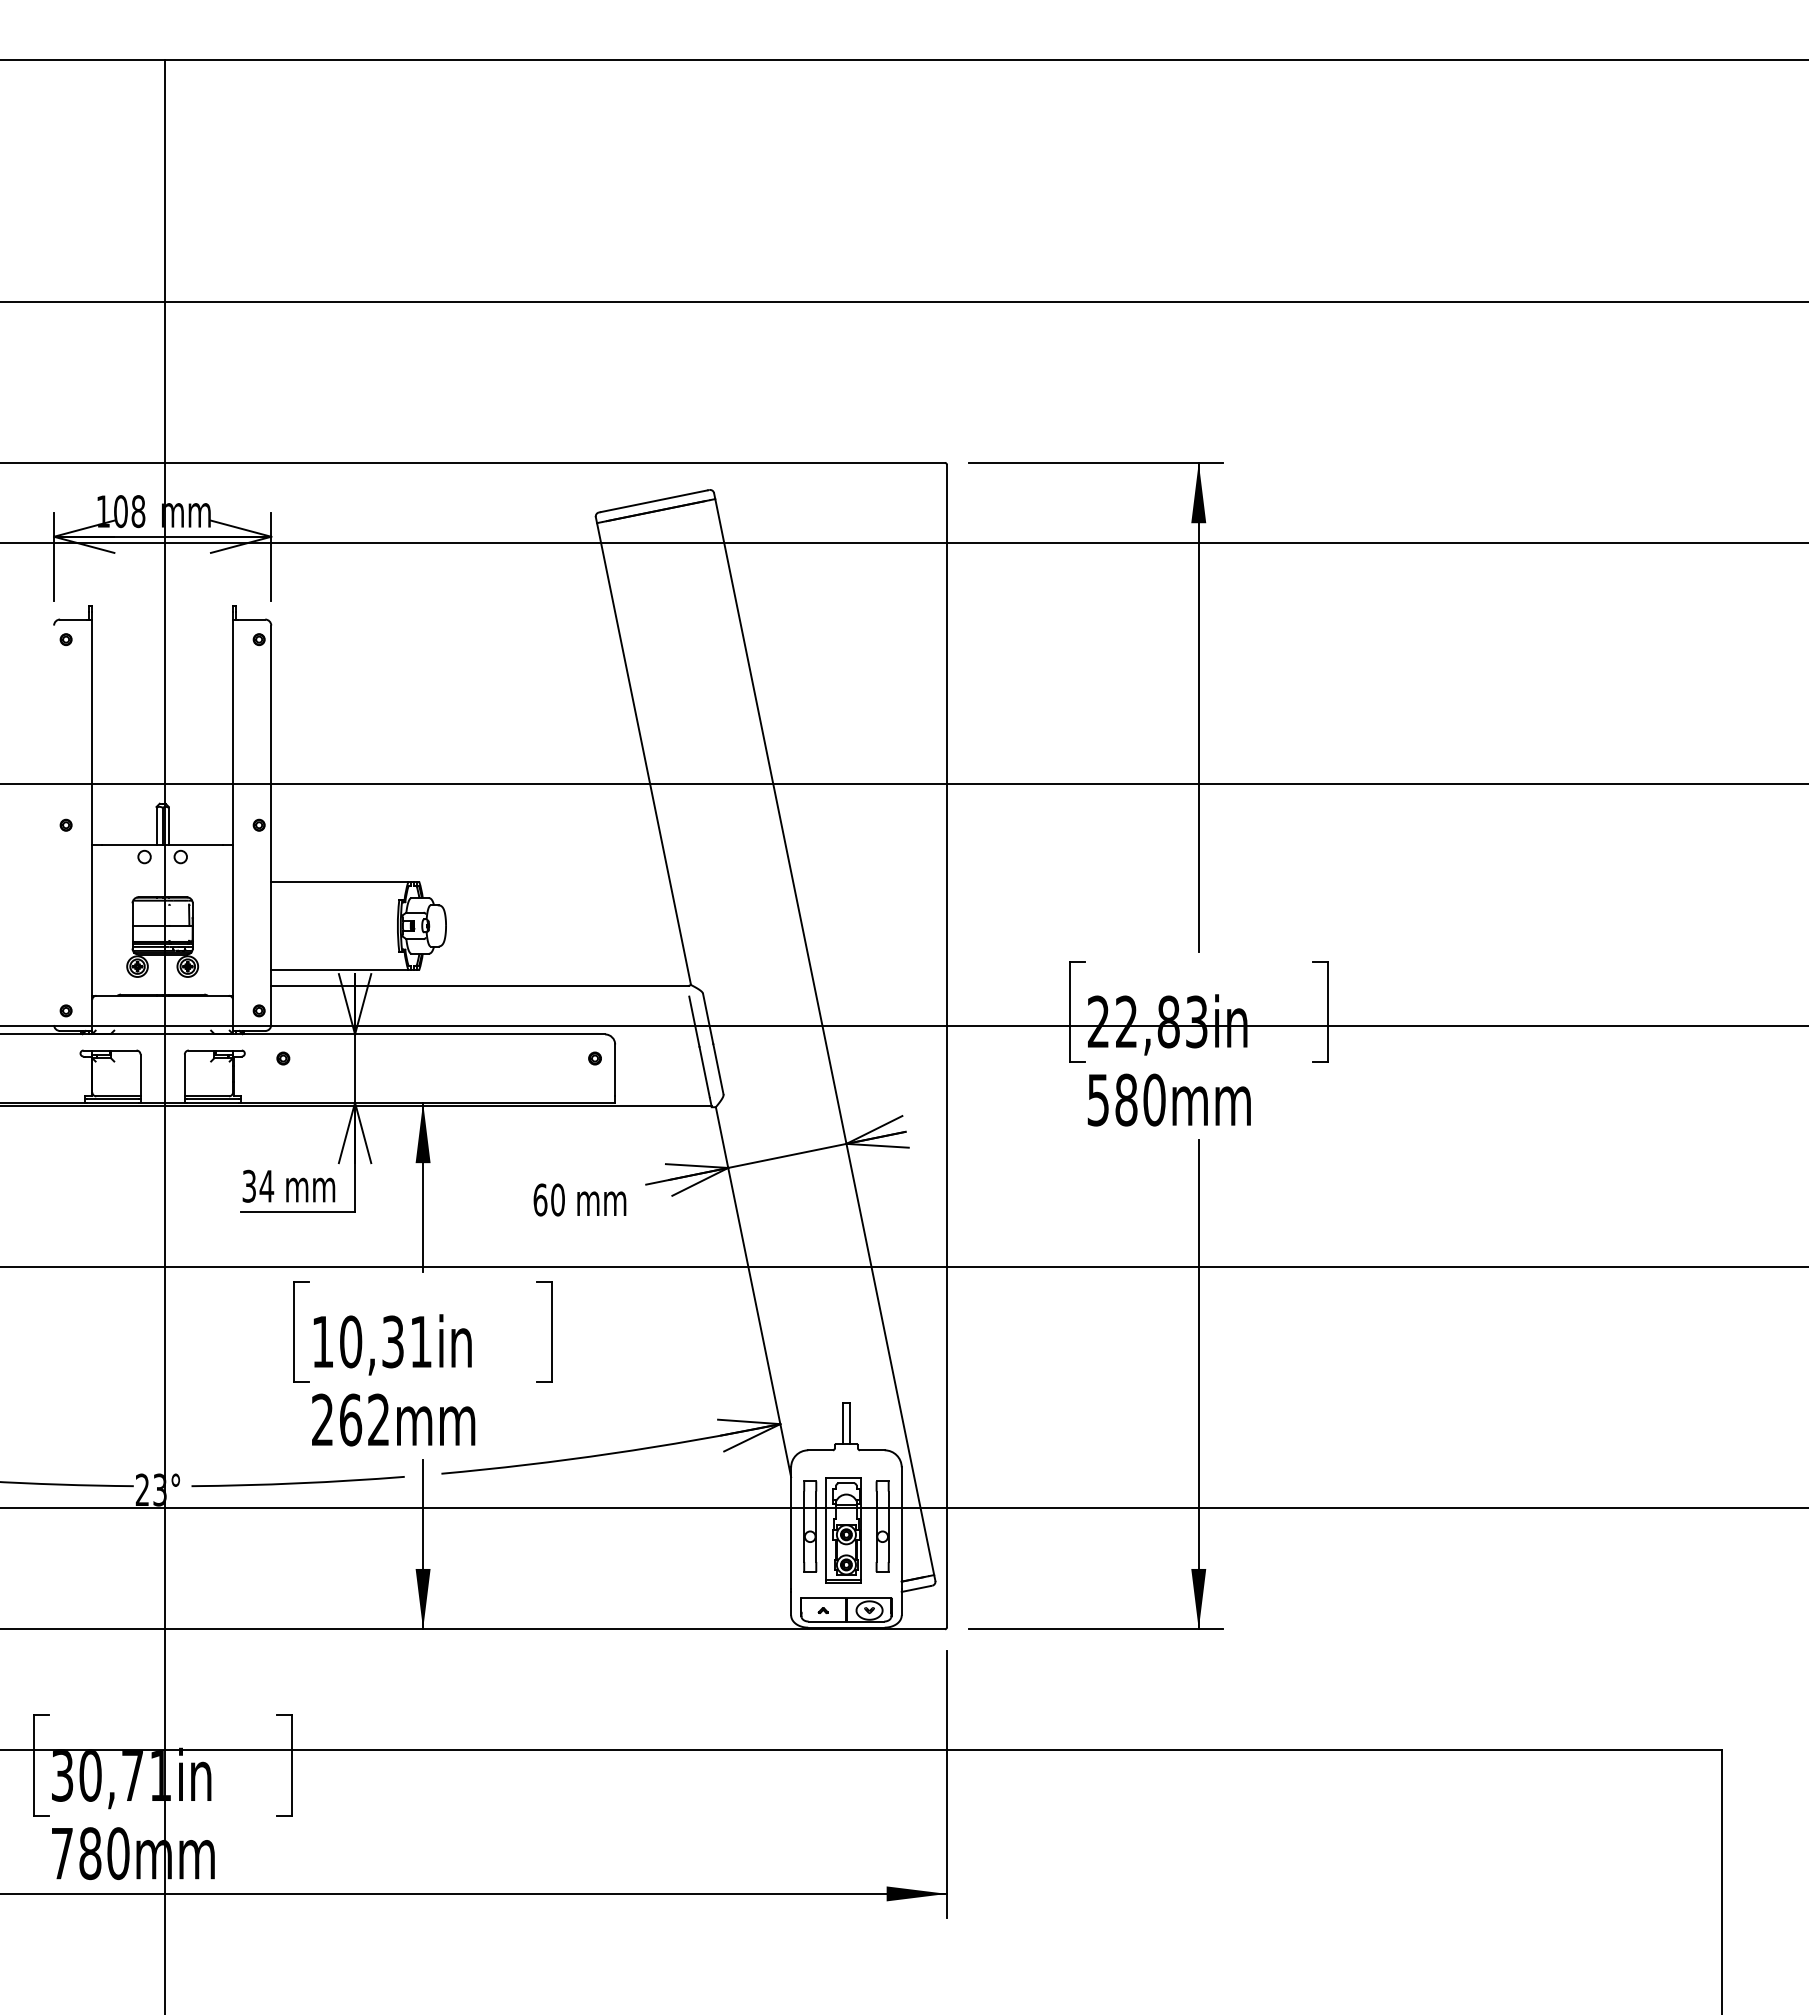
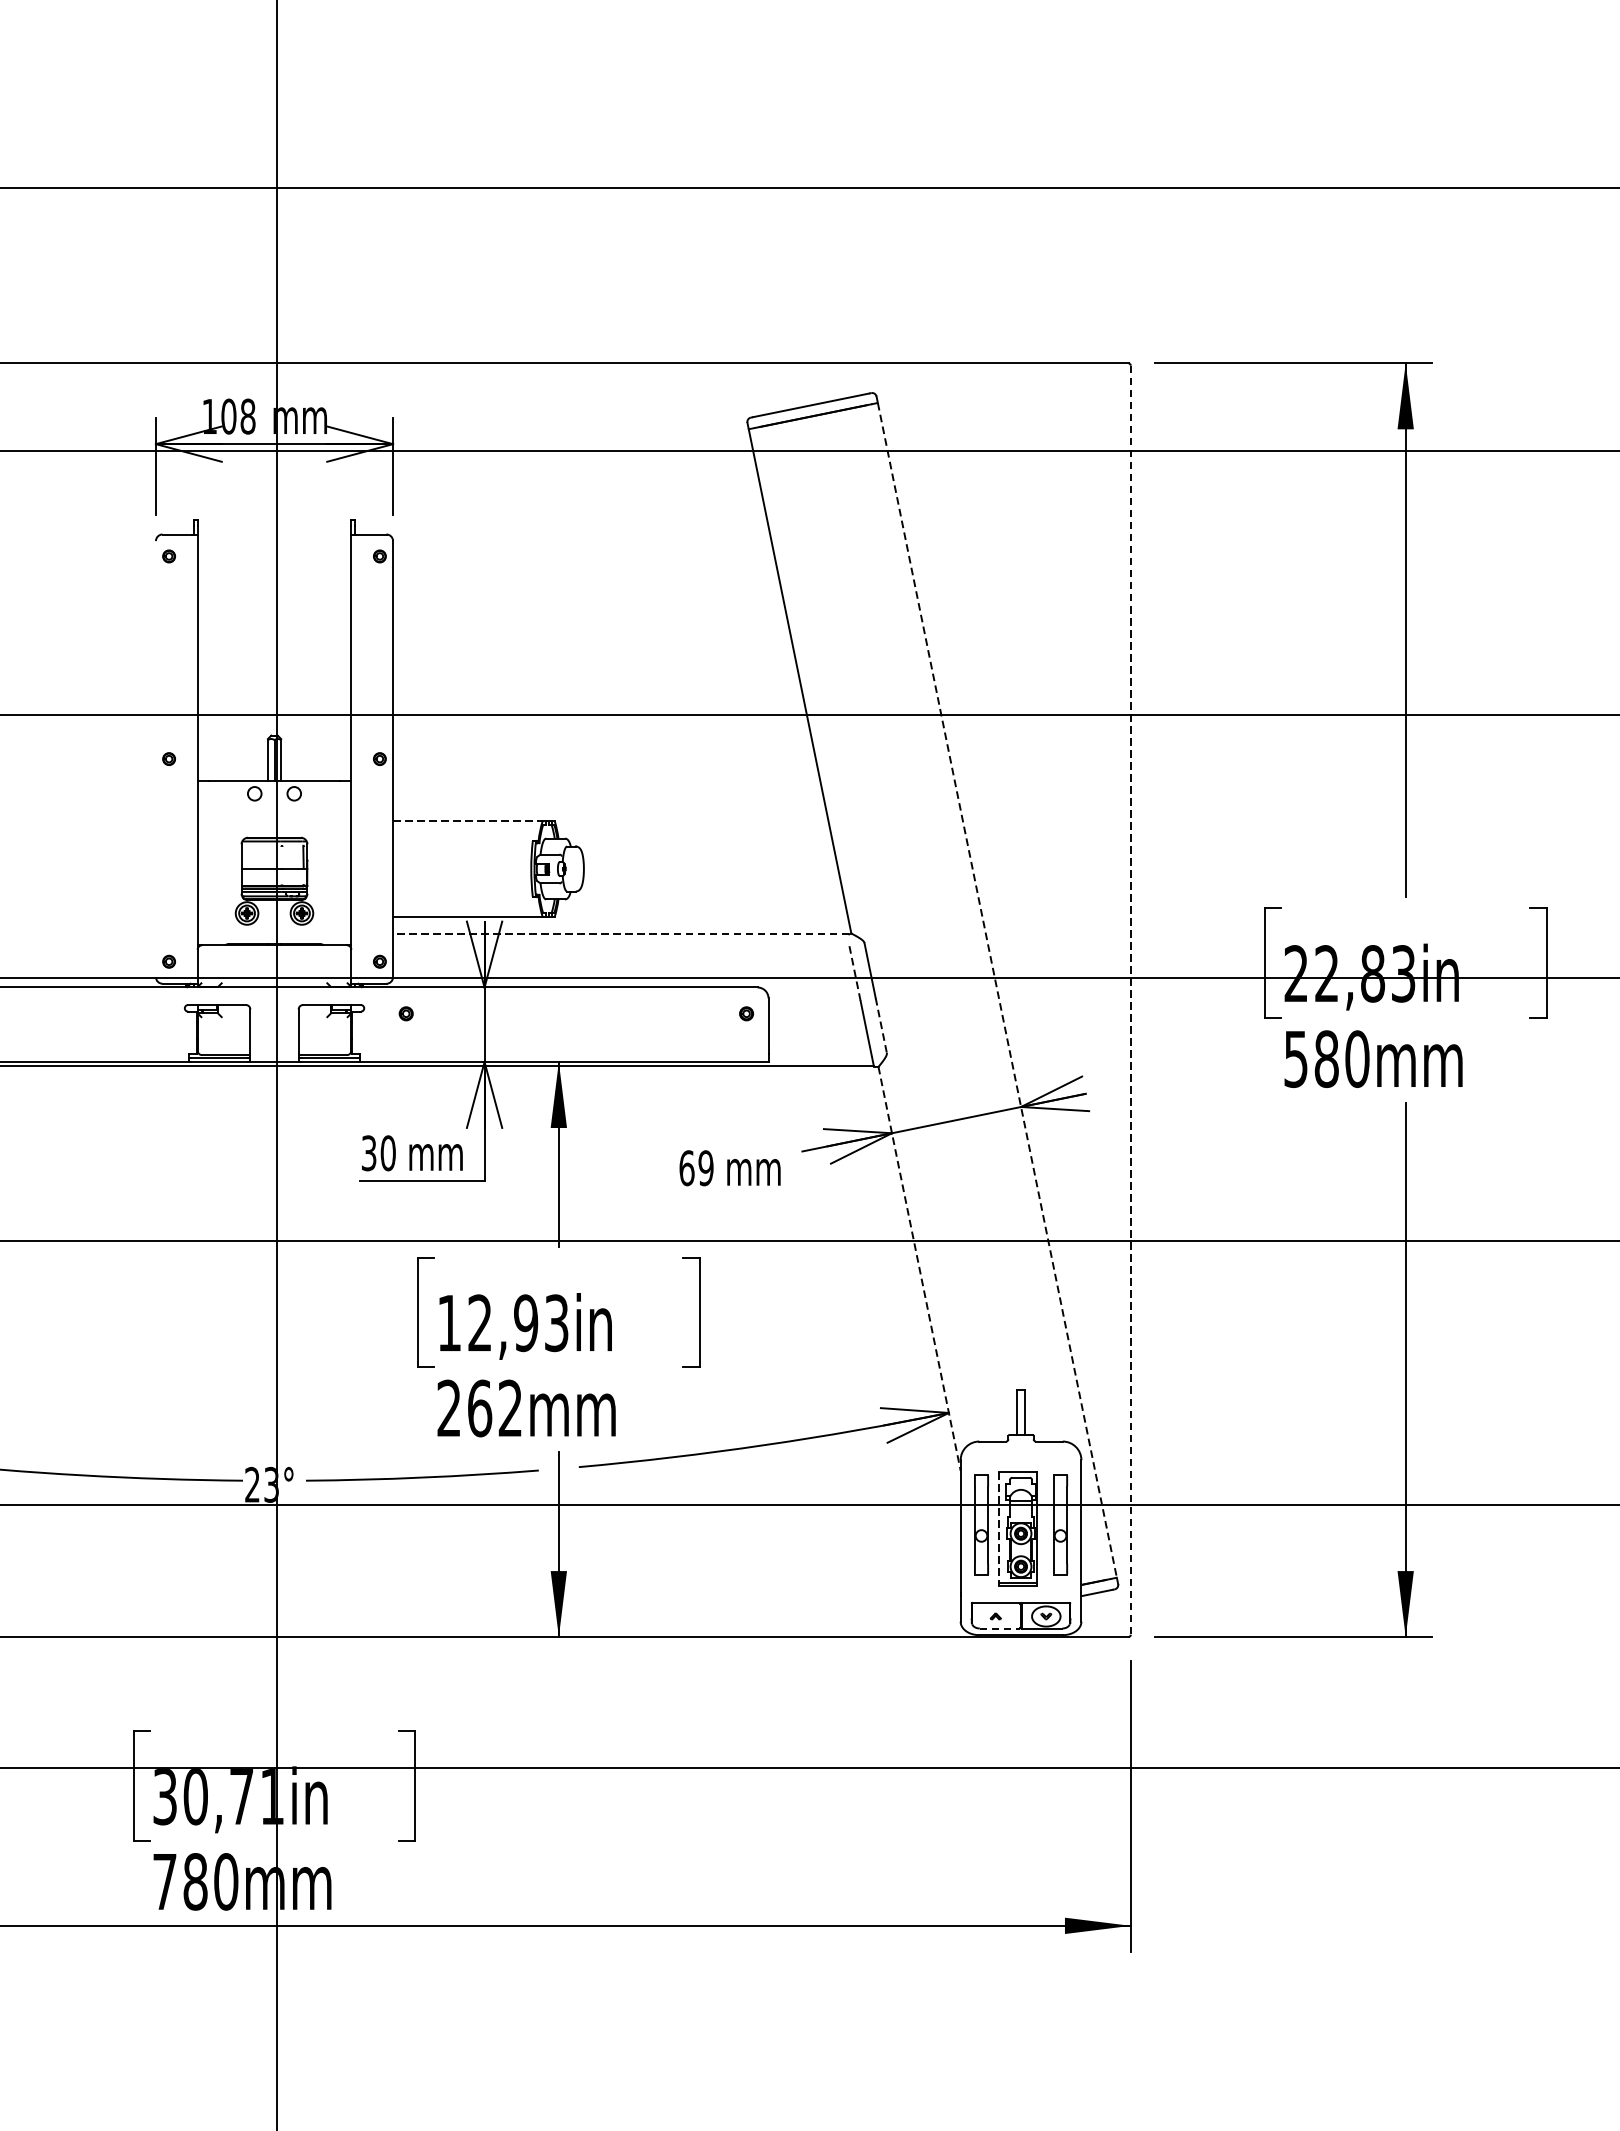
line: (339, 881) -> (467, 820), solid -> dashed
line: (480, 985) -> (621, 934), solid -> dashed
line: (694, 1021) -> (855, 973), solid -> dashed
line: (824, 1037) -> (997, 990), solid -> dashed
line: (946, 1046) -> (1130, 1000), solid -> dashed
line: (718, 1069) -> (881, 1025), solid -> dashed
text: (266, 1185) -> (387, 1152), 34 -> 30
text: (557, 1199) -> (705, 1167), 60 -> 69
line: (753, 1292) -> (919, 1269), solid -> dashed
text: (385, 1341) -> (517, 1322), 10,31in -> 12,93in
line: (825, 1531) -> (998, 1530), solid -> dashed
line: (827, 1621) -> (1000, 1628), solid -> dashed

